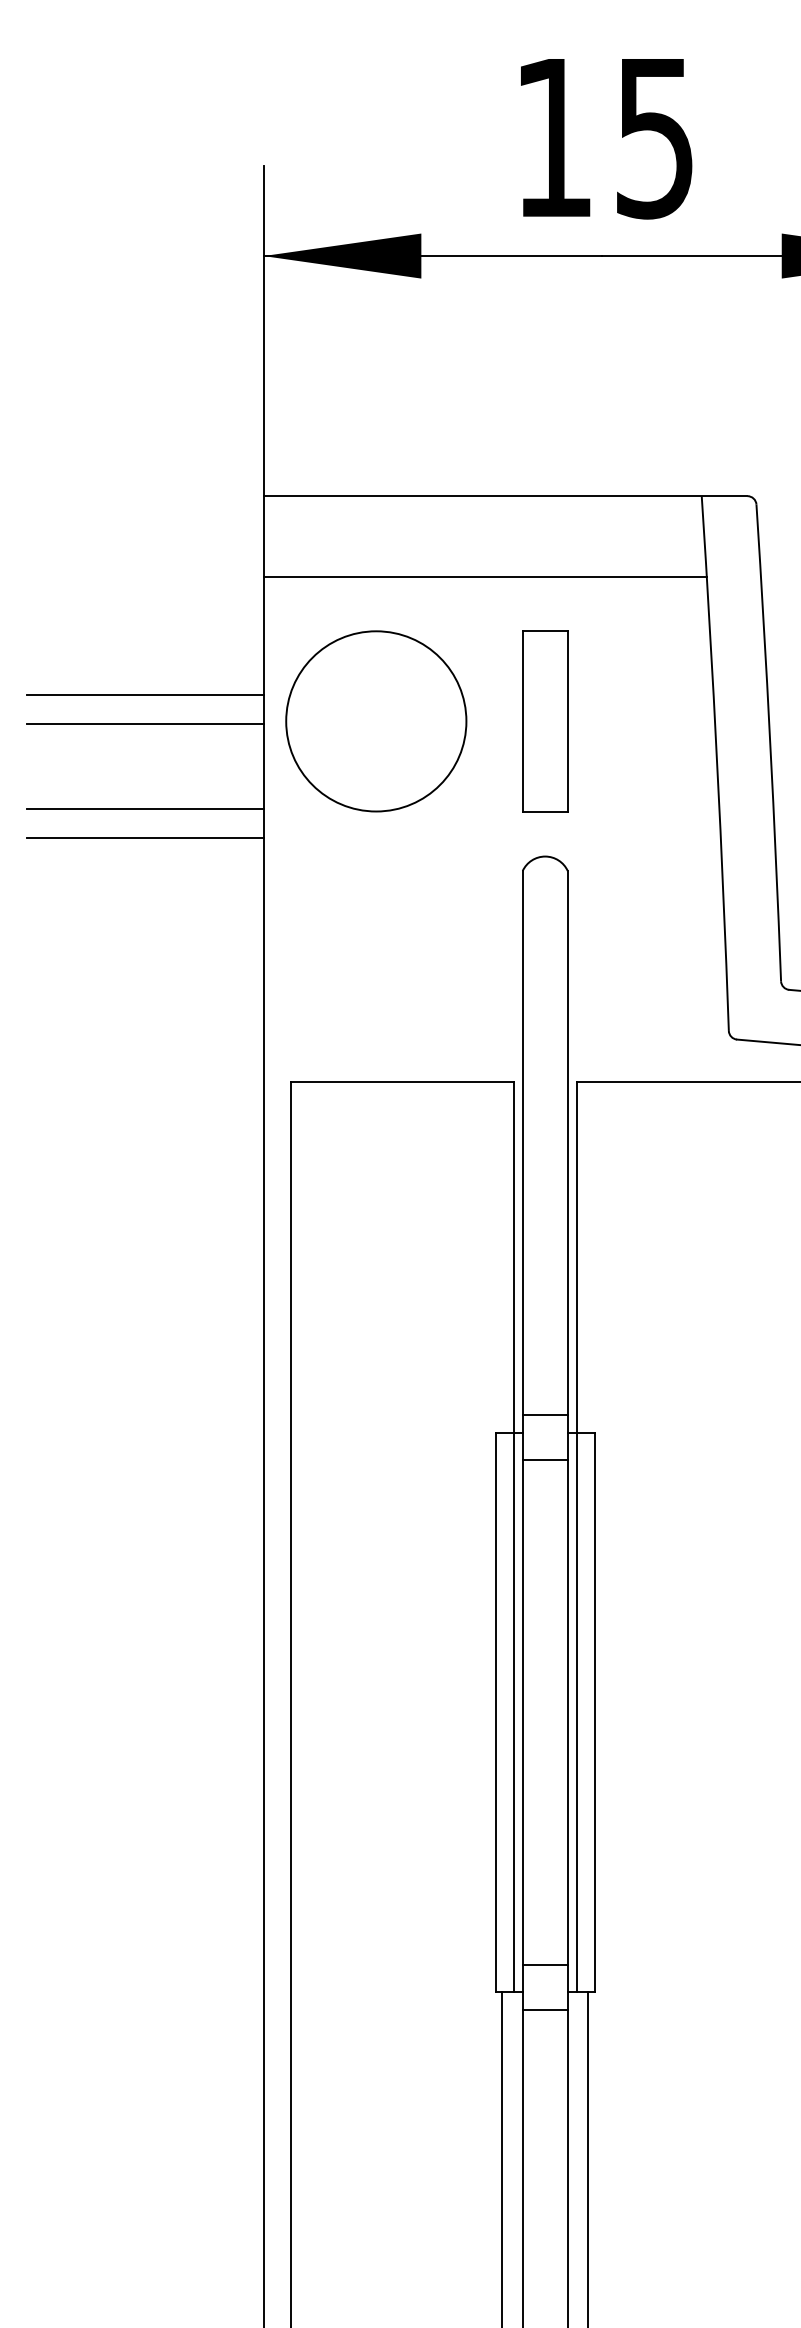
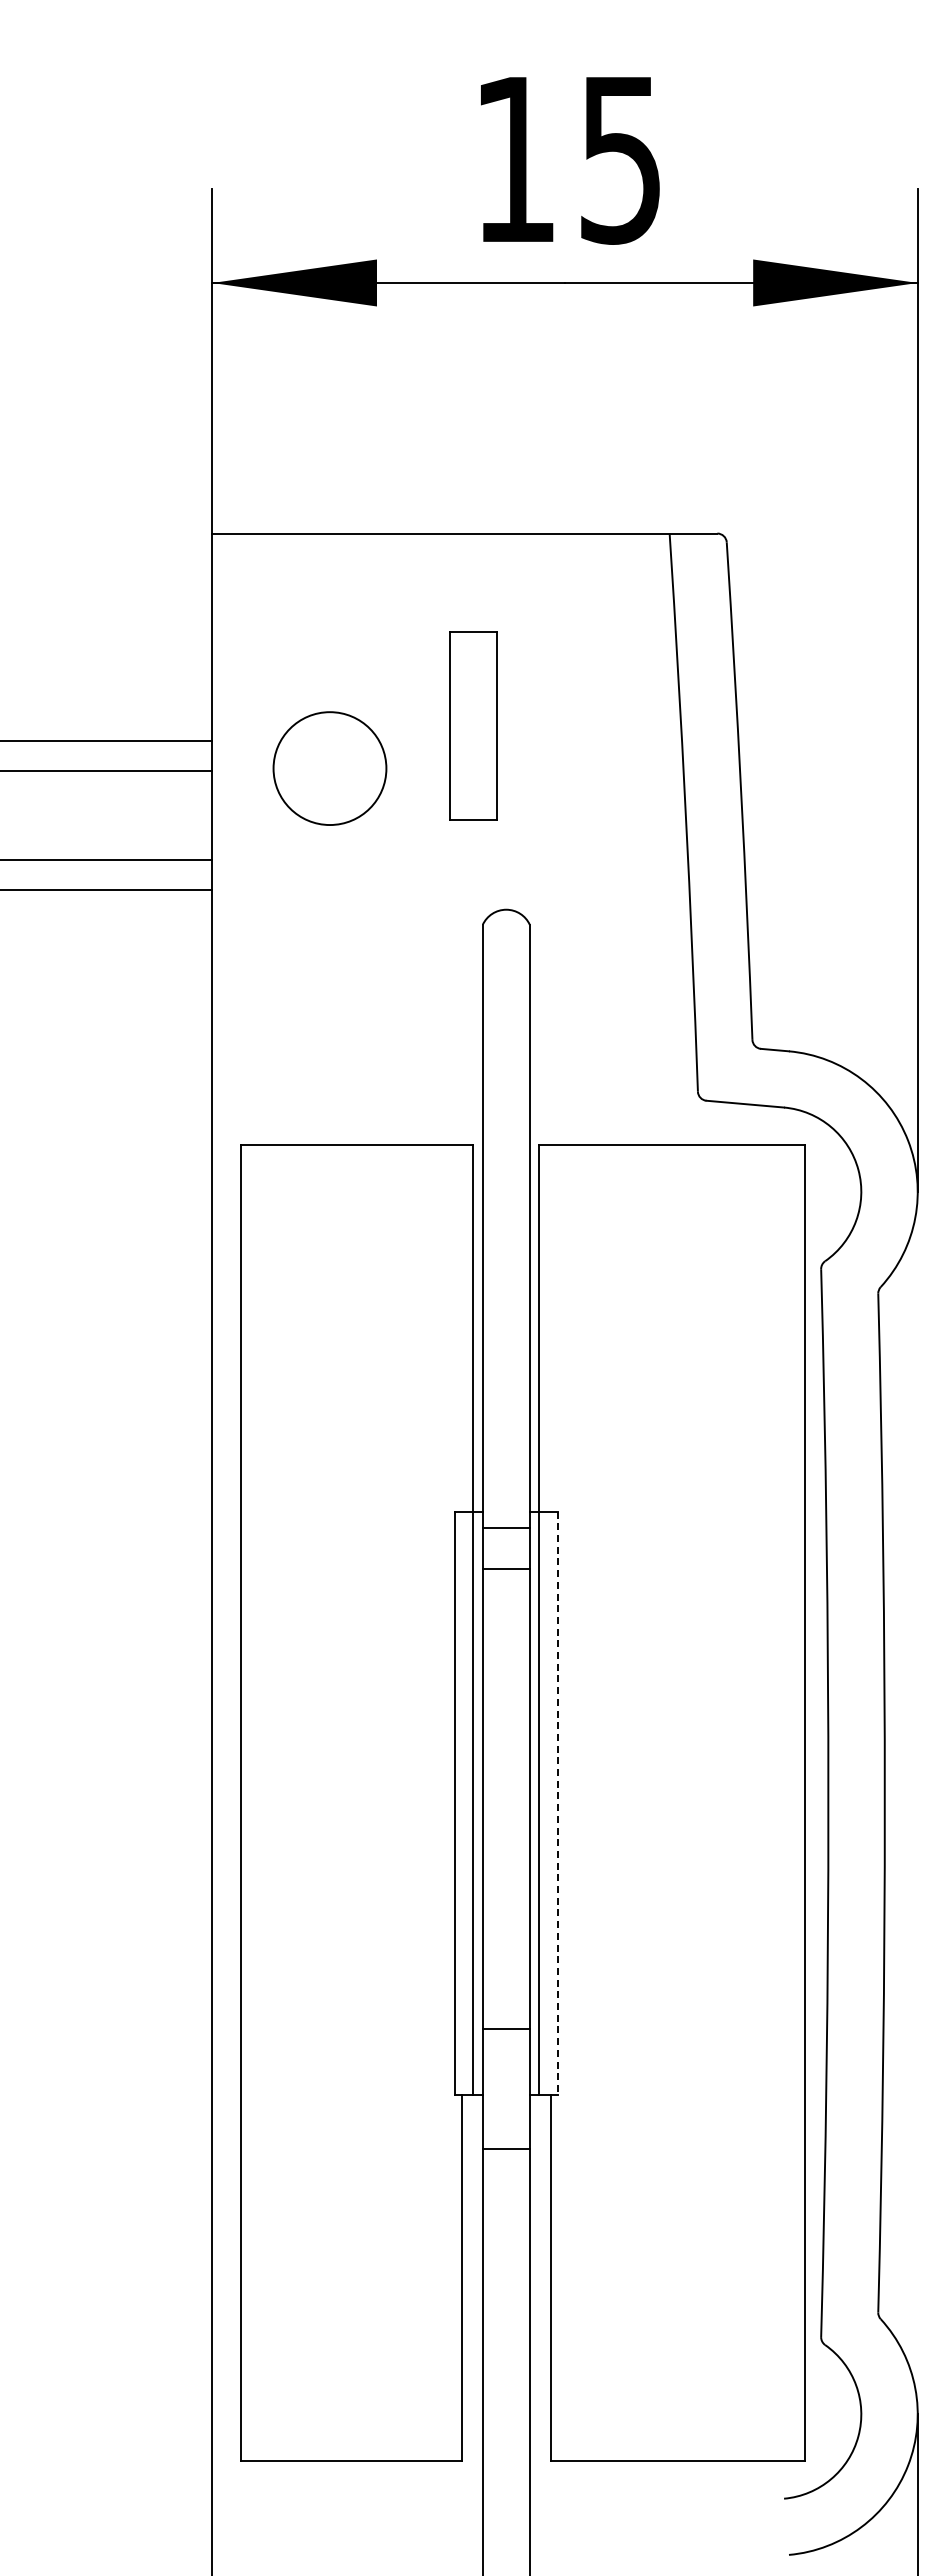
line: (485, 577) -> (443, 618), removed
circle: (375, 721) -> (329, 768), size x0.6
part: (545, 721) -> (473, 725), moved
line: (544, 1414) -> (505, 1527), moved
line: (544, 1459) -> (505, 1568), moved
line: (595, 1712) -> (558, 1803), solid -> dashed
line: (544, 1964) -> (505, 2029), moved
line: (544, 2009) -> (505, 2149), moved

